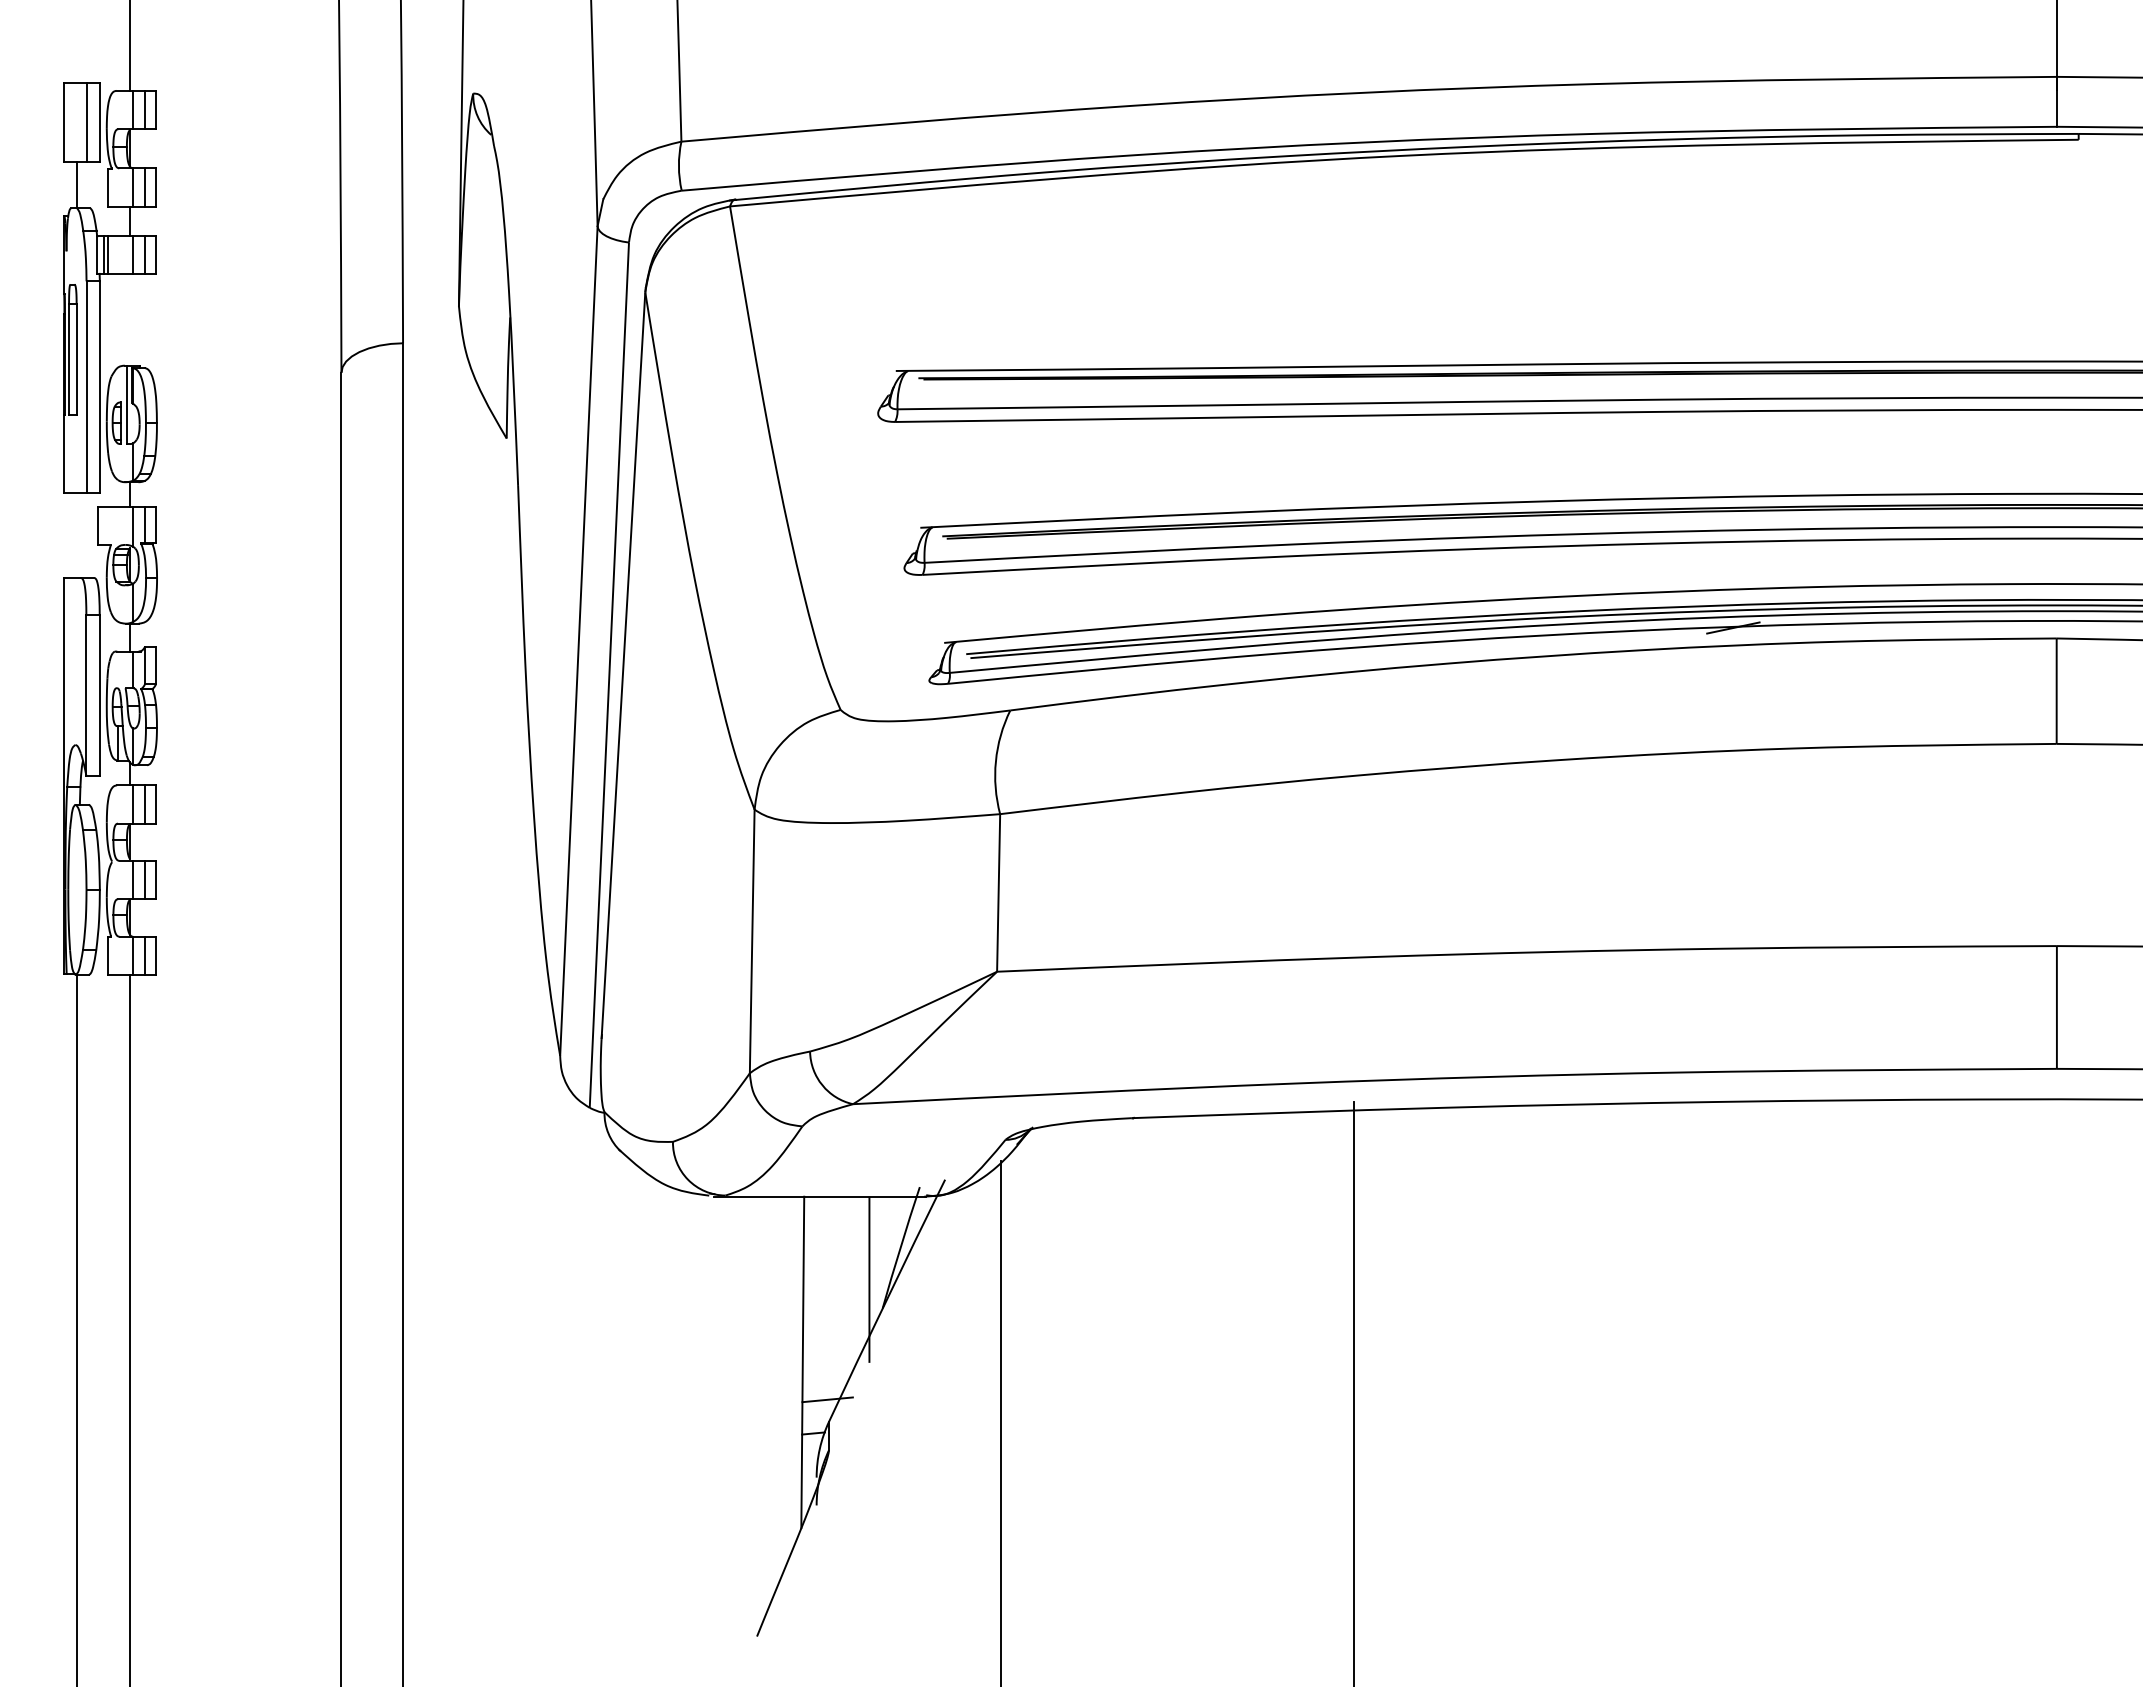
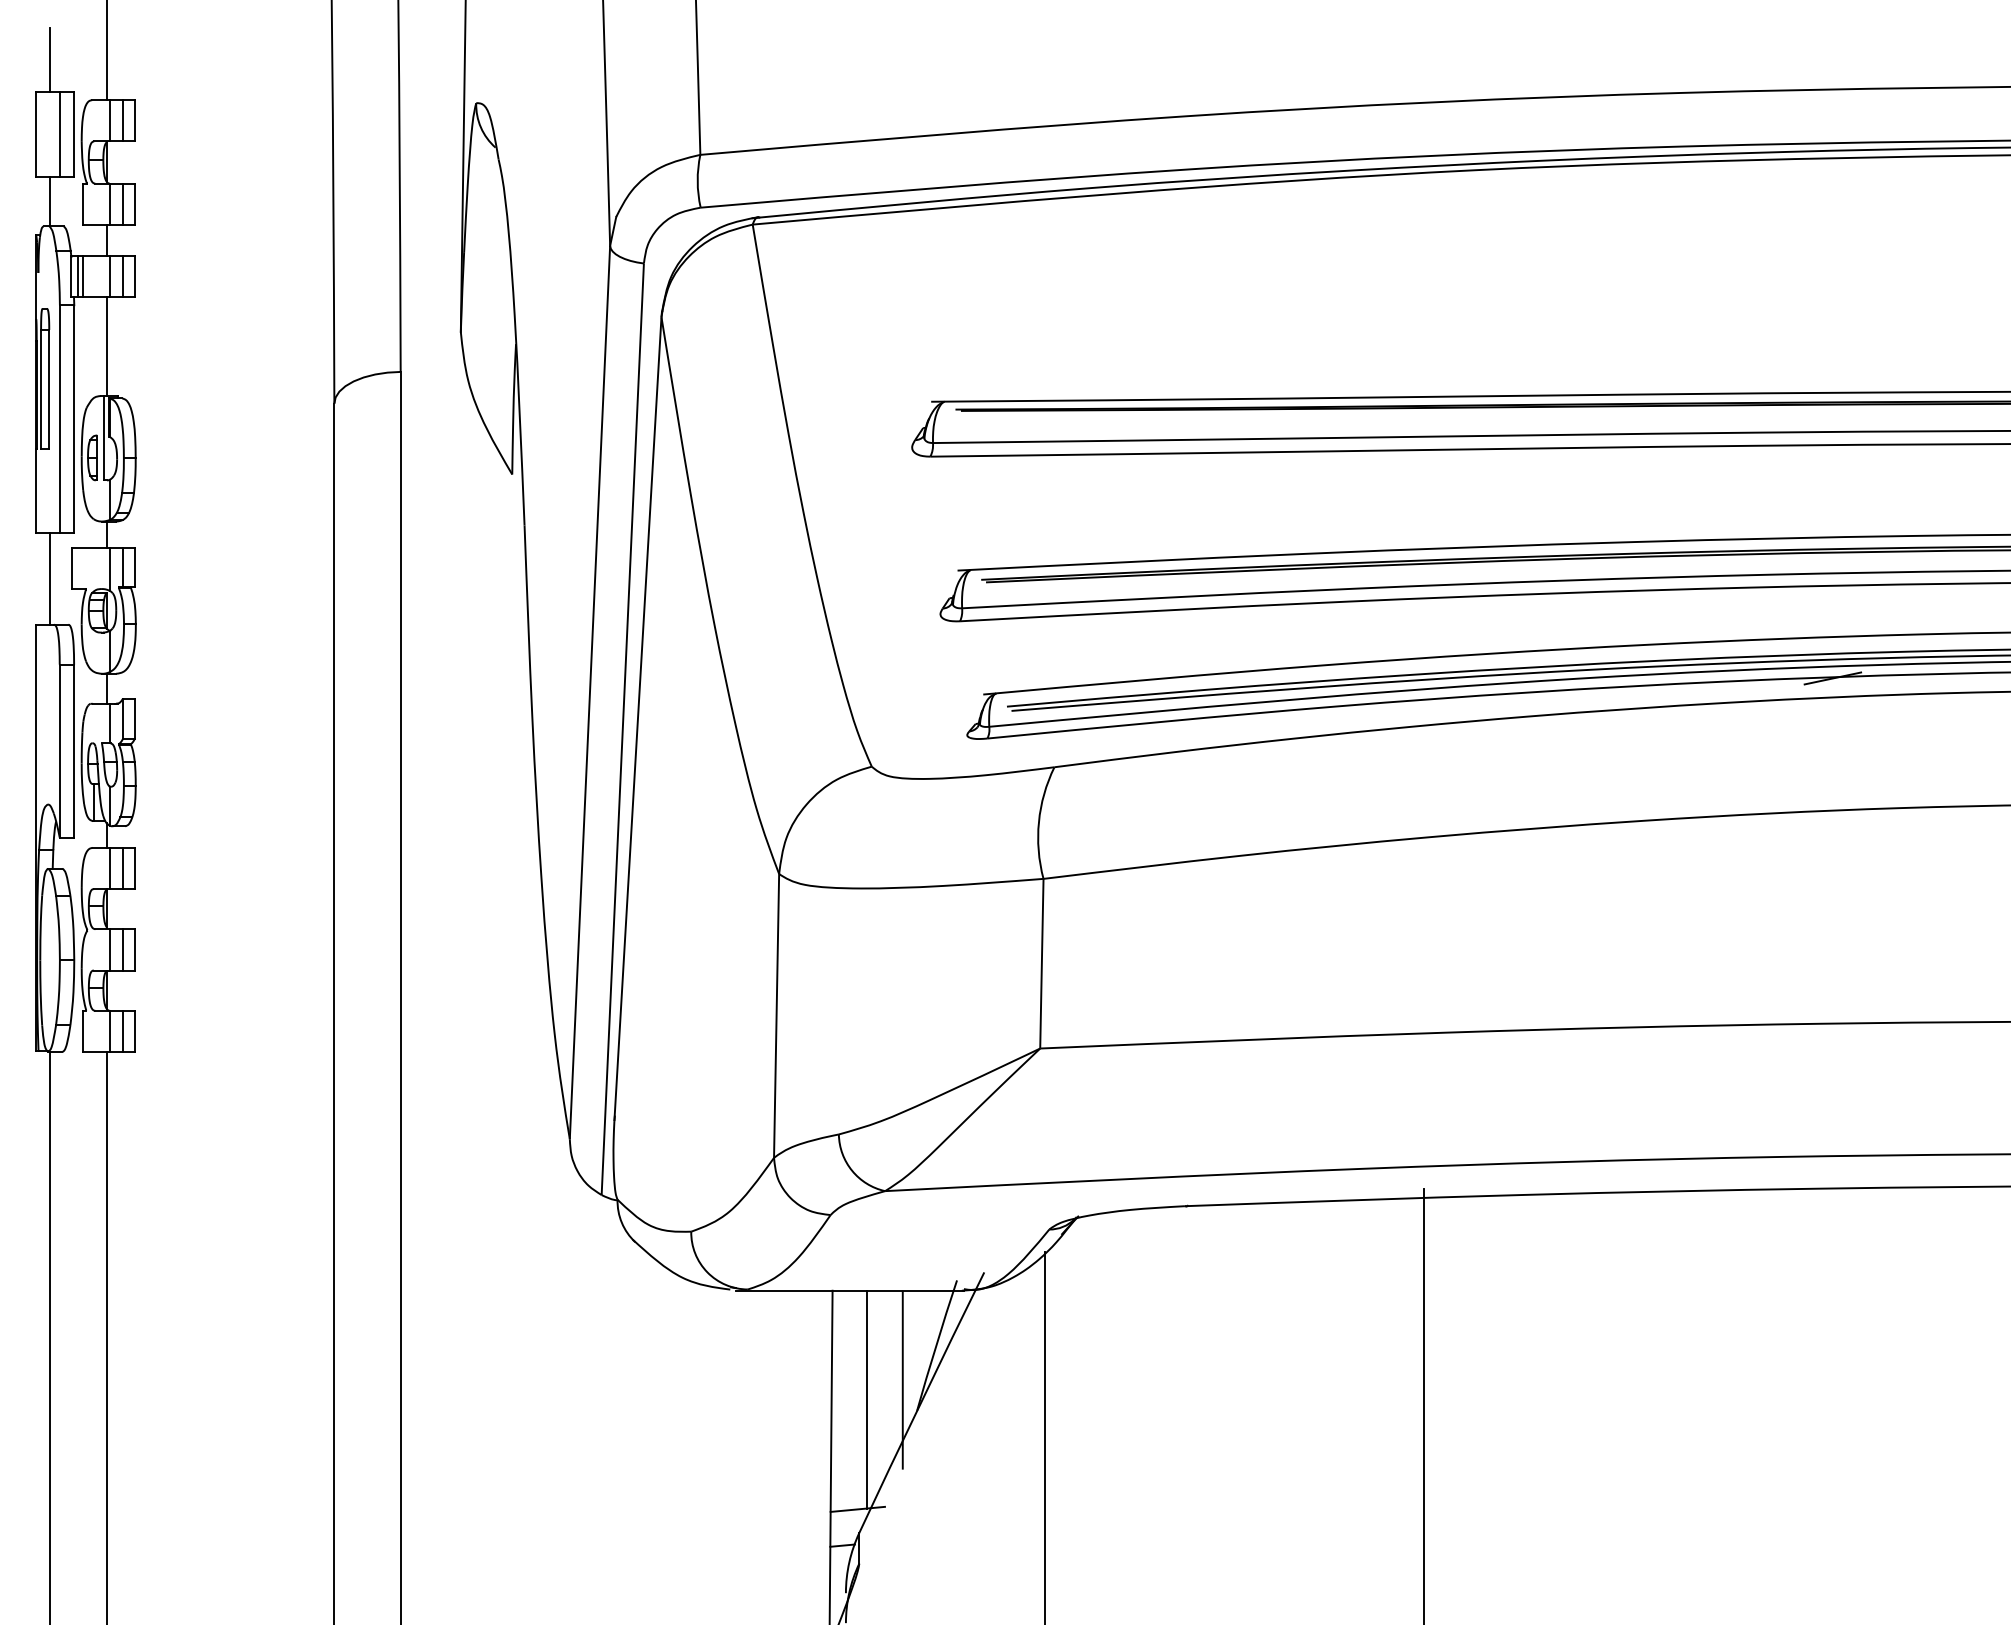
line: (77, 53) -> (50, 59), added
line: (130, 319) -> (107, 346), added
line: (77, 535) -> (50, 578), added
line: (836, 1297) -> (867, 1399), added

